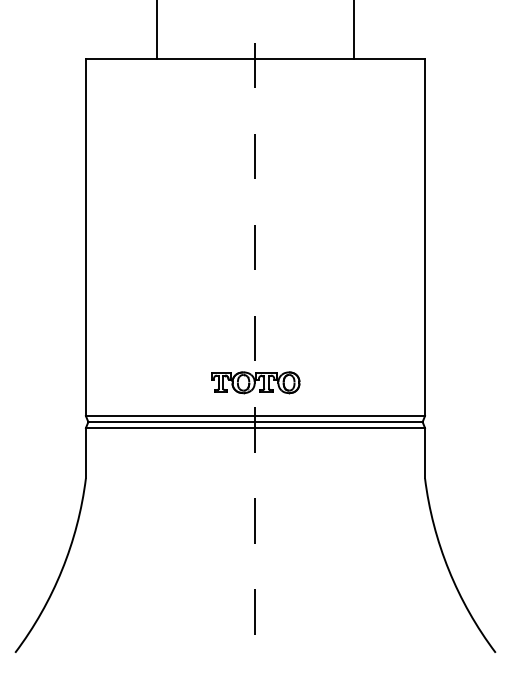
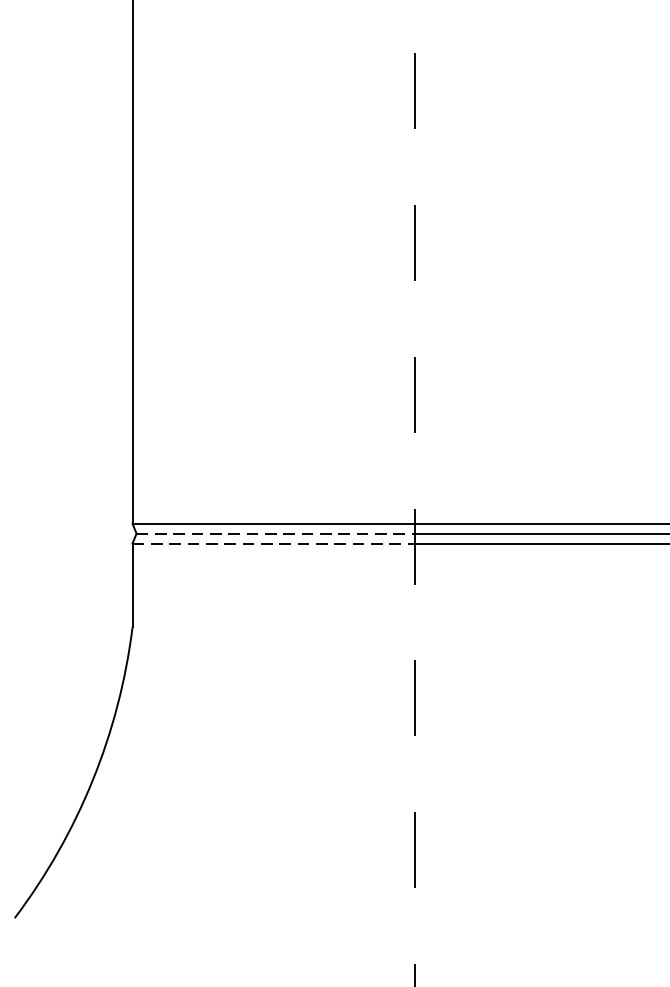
part: (255, 382) -> (415, 467), removed
line: (171, 422) -> (275, 534), solid -> dashed
line: (170, 428) -> (273, 544), solid -> dashed

